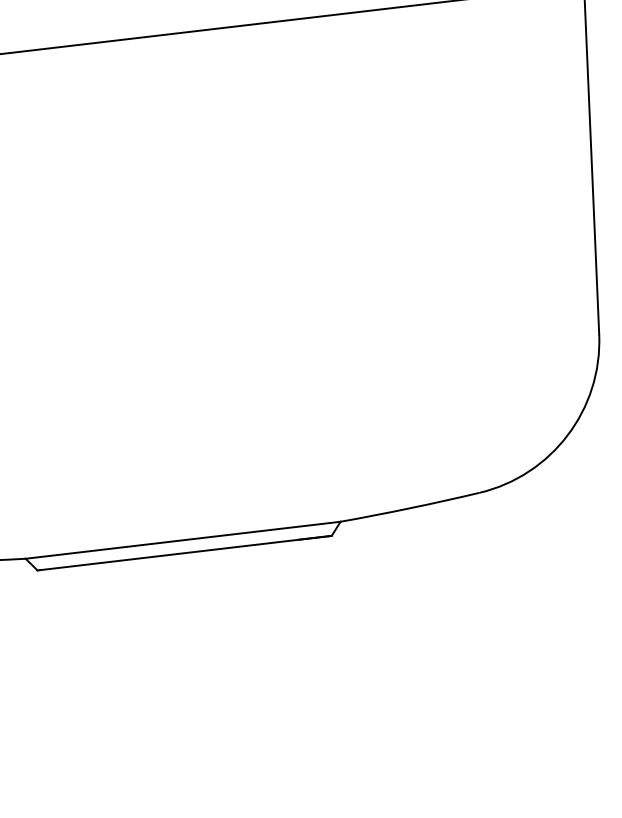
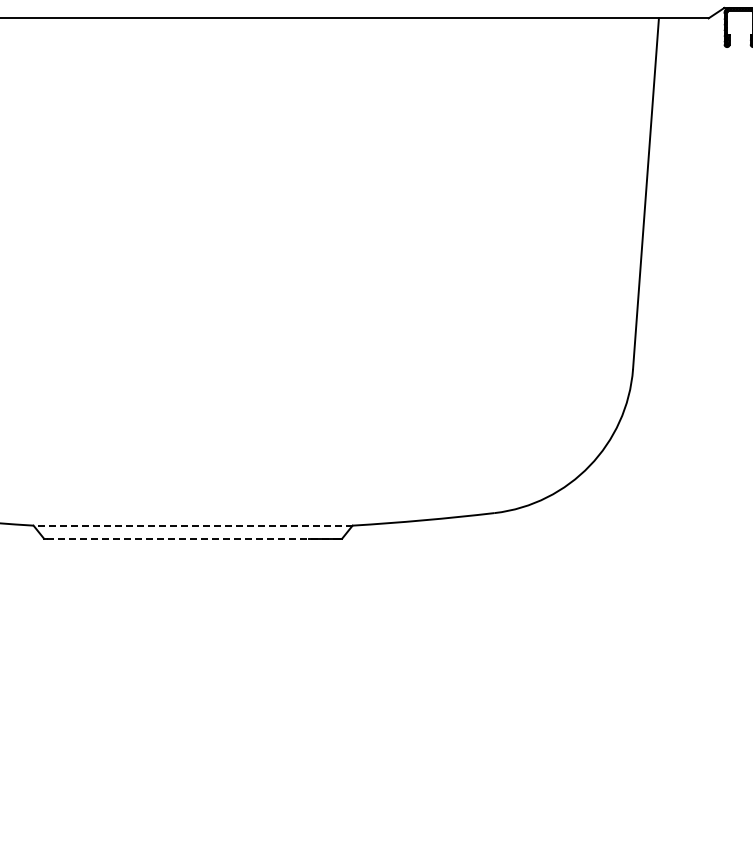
line: (183, 540) -> (193, 525), solid -> dashed
line: (184, 553) -> (192, 538), solid -> dashed

